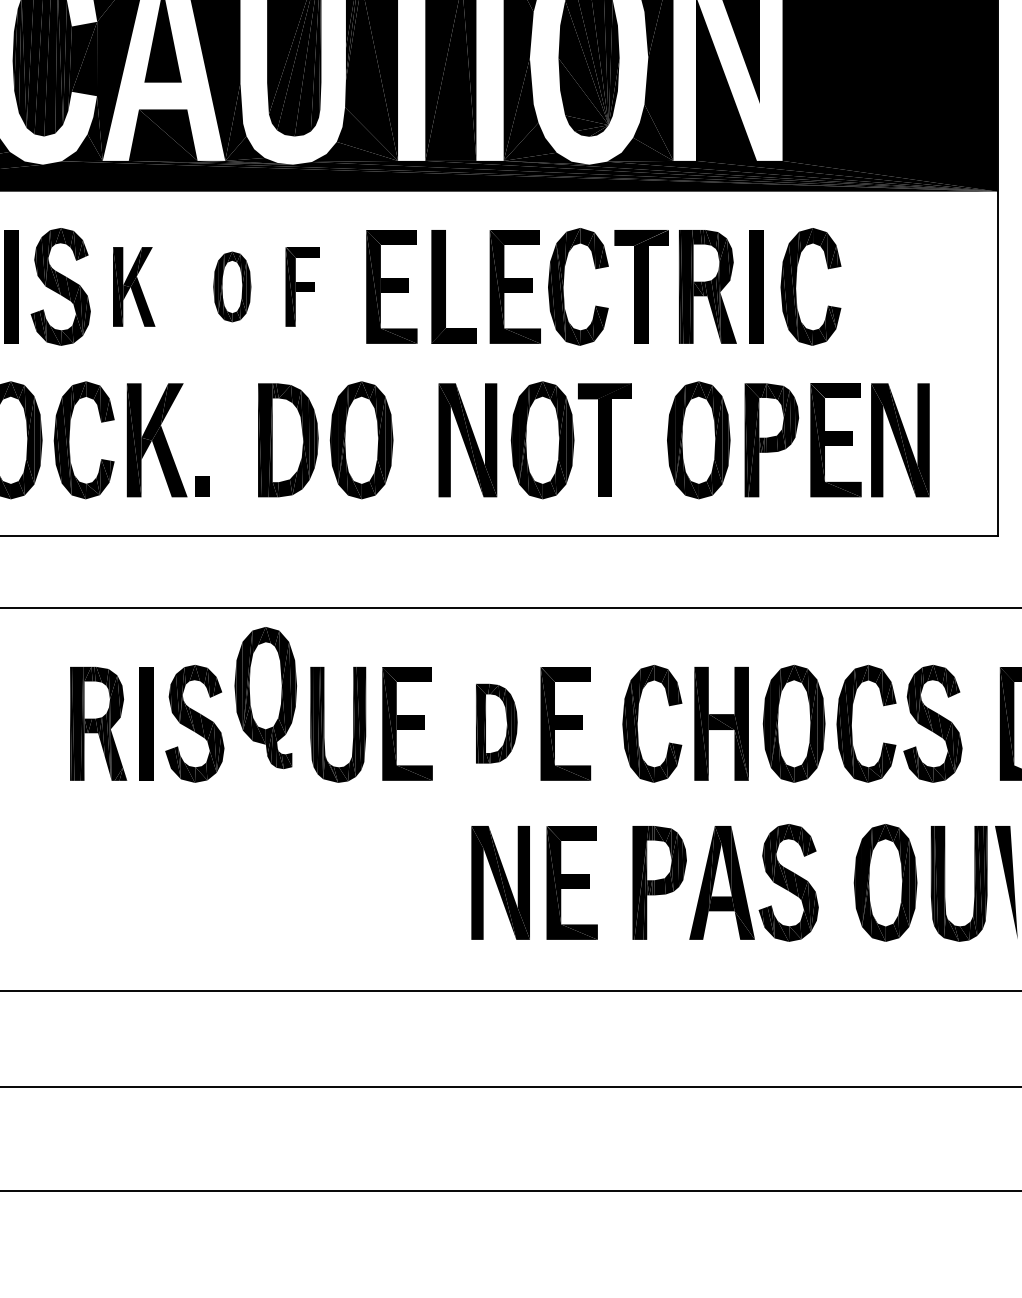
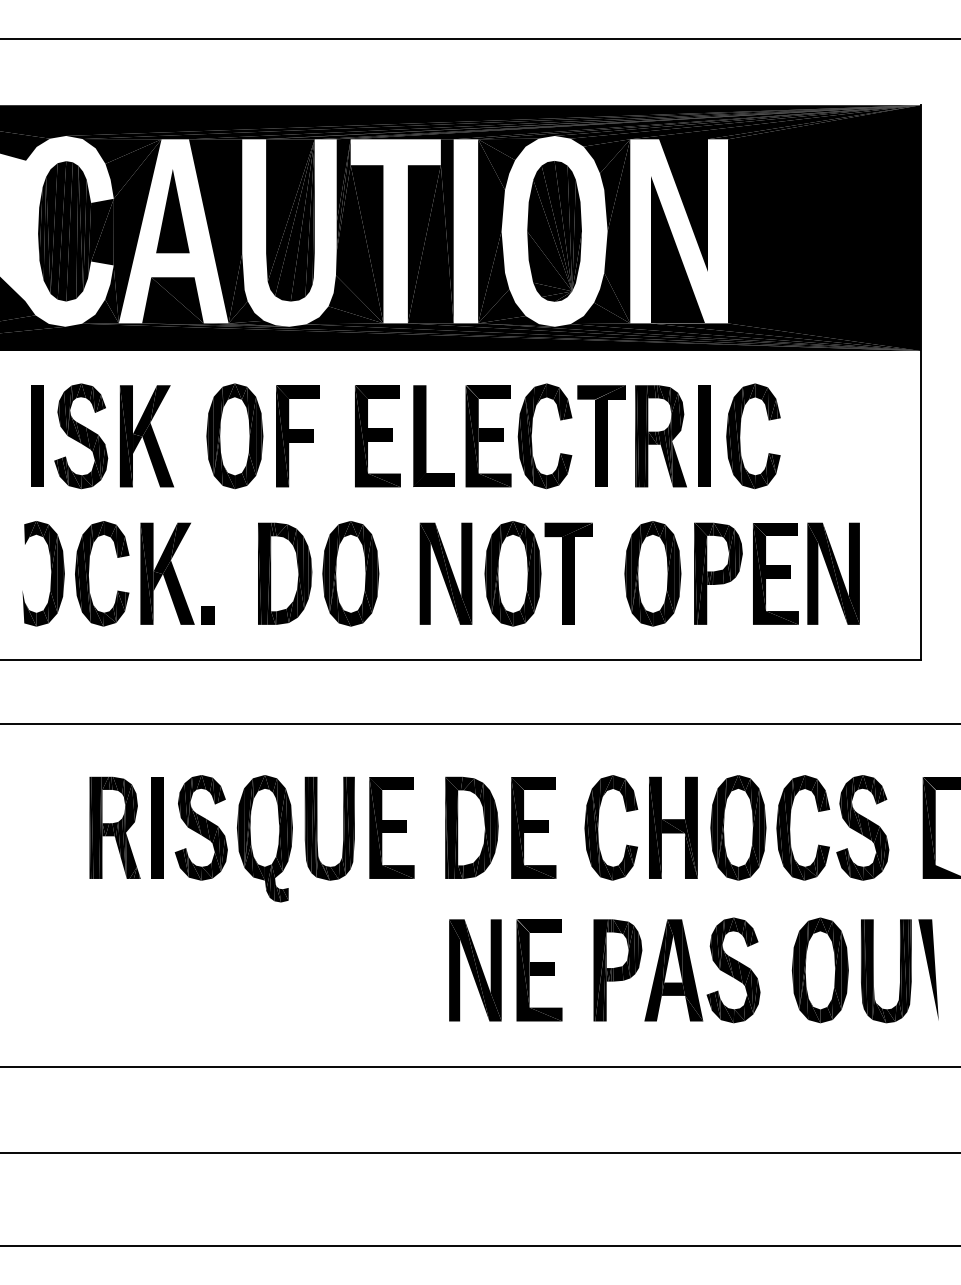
part: (133, 287) -> (146, 436), size x1.43
part: (231, 287) -> (234, 436), size x1.67
part: (302, 287) -> (297, 436), size x1.43
part: (265, 697) -> (264, 838), moved
part: (496, 723) -> (471, 827), size x1.43

